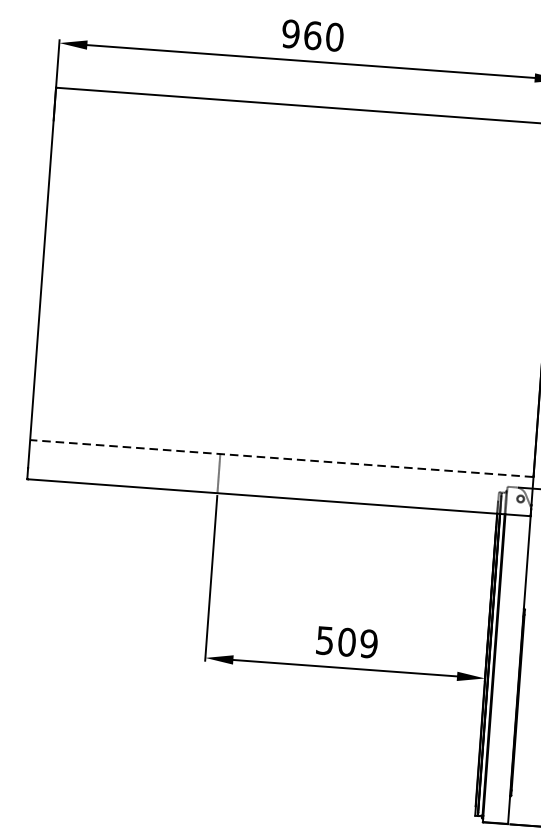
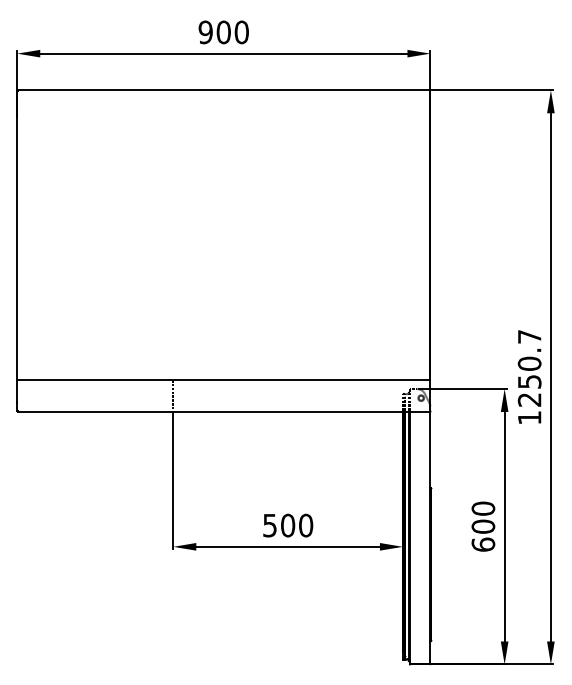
text: (312, 35) -> (223, 32), 960 -> 900
line: (281, 458) -> (223, 379), dashed -> solid
text: (369, 643) -> (306, 525), 509 -> 500

